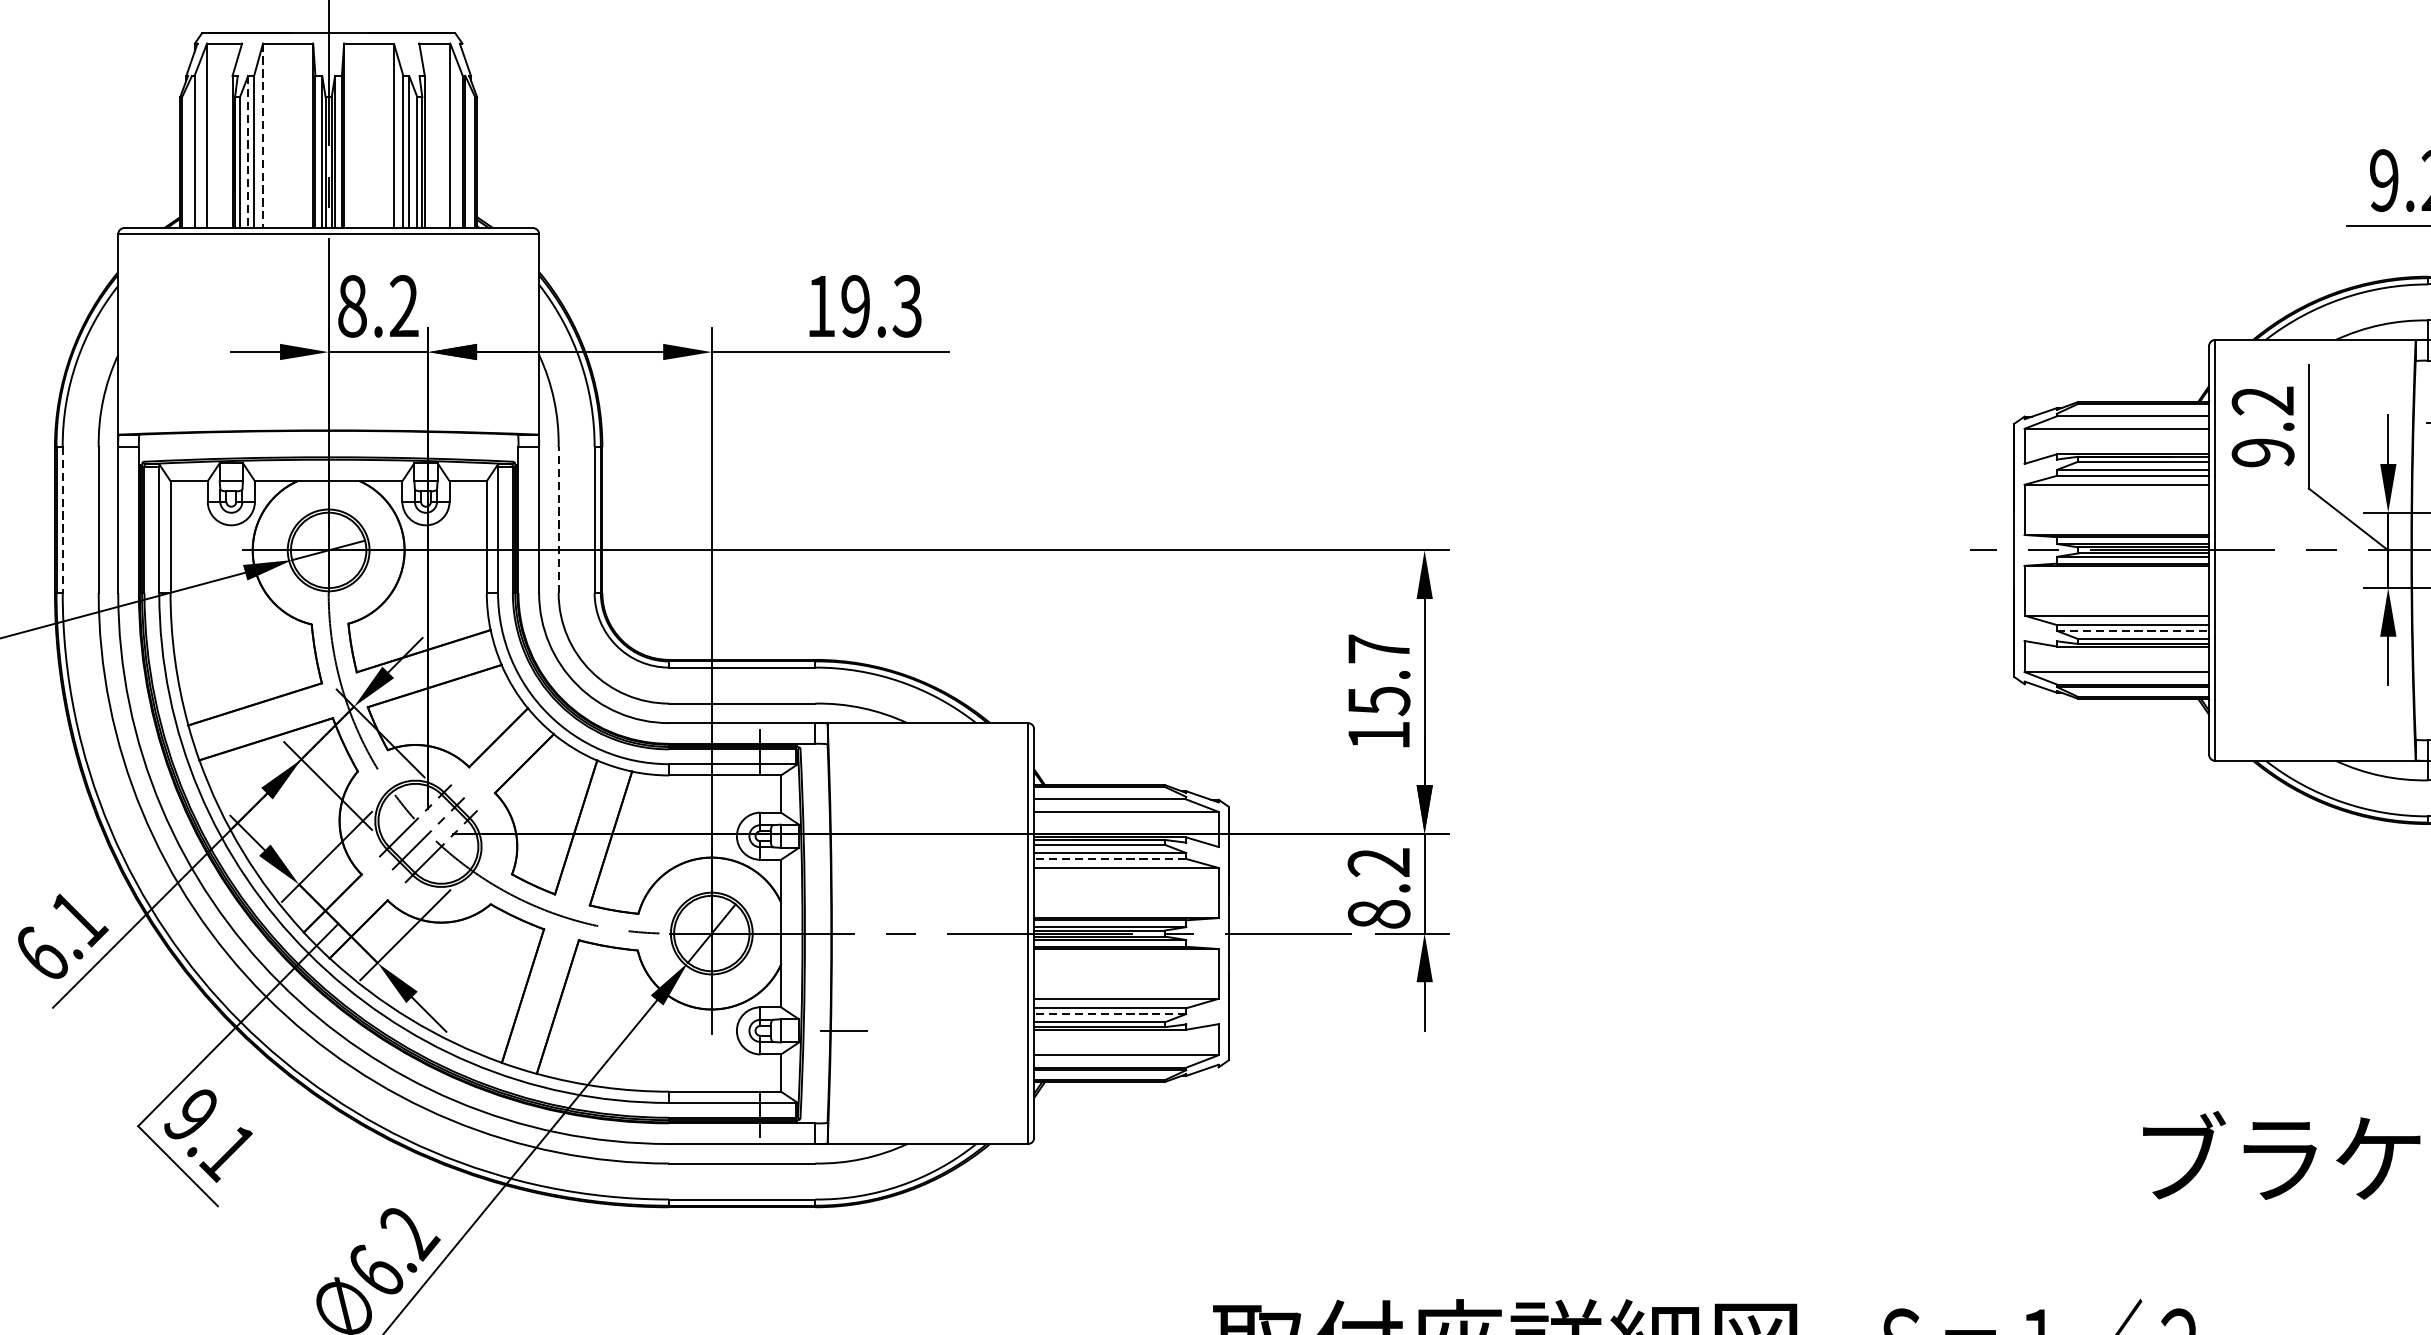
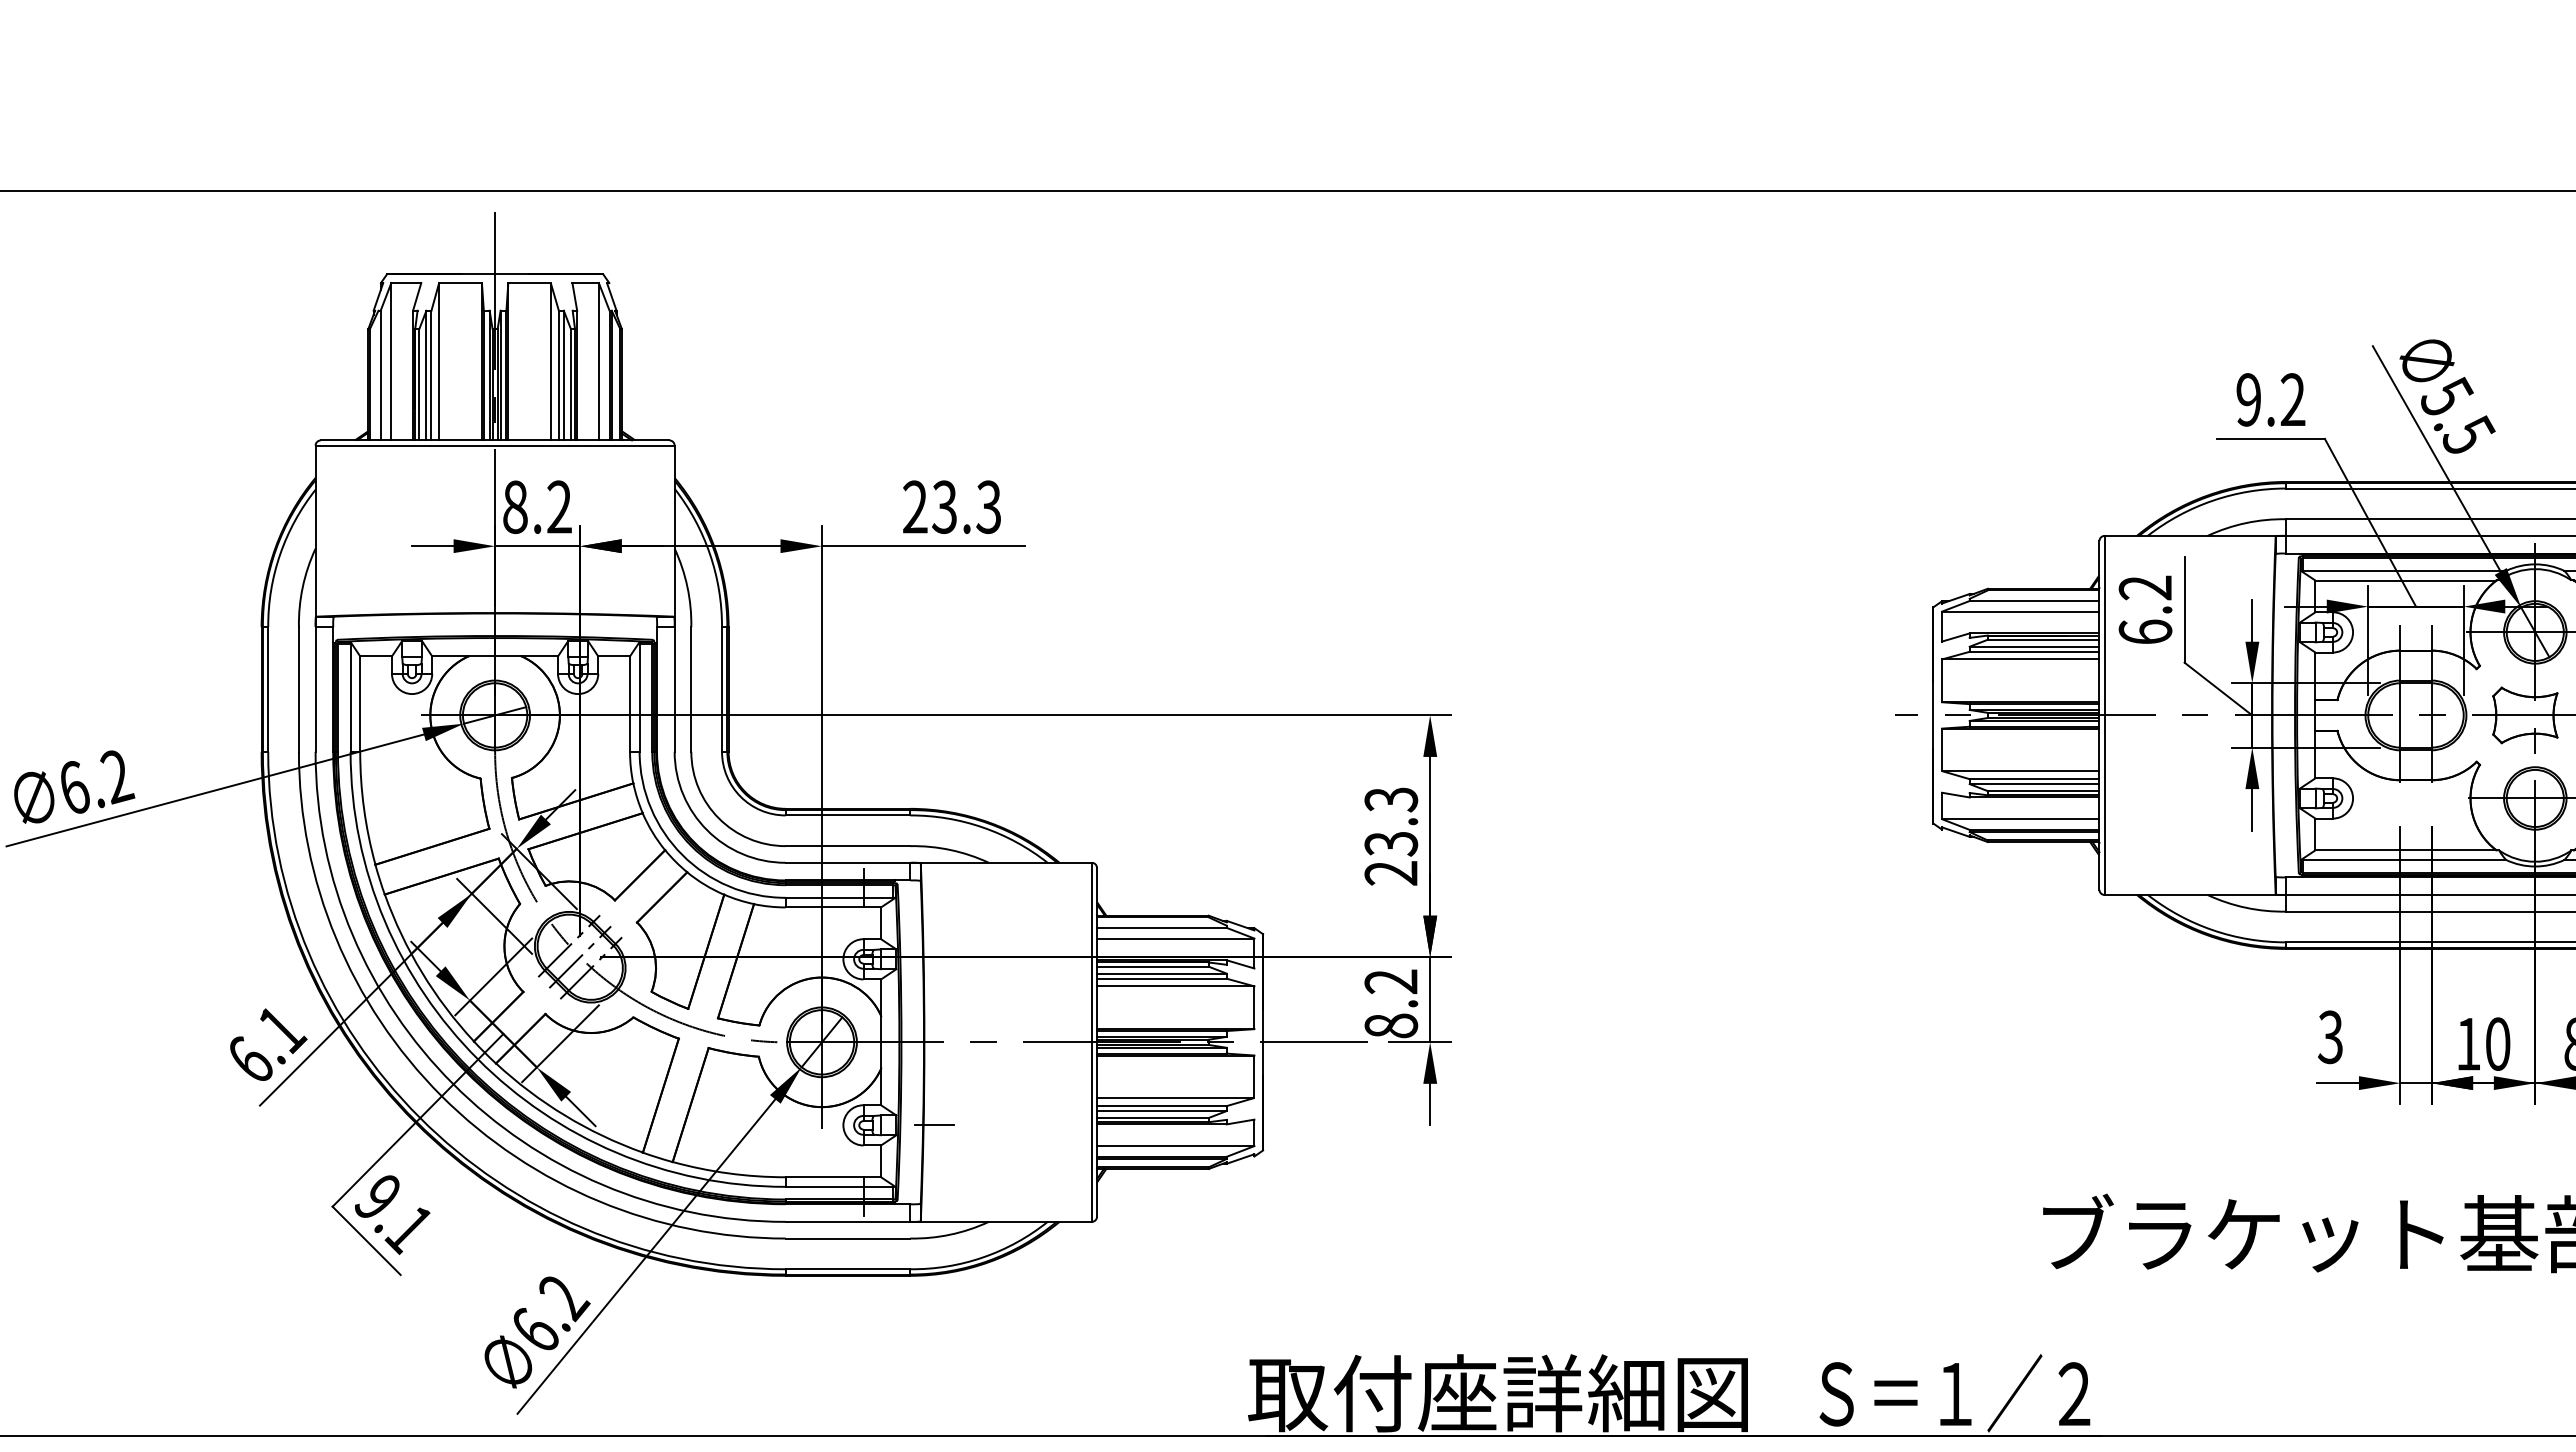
line: (263, 135) -> (439, 361), dashed -> solid
line: (248, 151) -> (426, 375), dashed -> solid
text: (837, 305) -> (929, 506), 19.3 -> 23.3
text: (2263, 452) -> (2145, 631), 9.2 -> 6.2
line: (558, 520) -> (691, 689), dashed -> solid
line: (63, 521) -> (268, 690), dashed -> solid
line: (2132, 631) -> (2034, 784), dashed -> solid
text: (1379, 692) -> (1391, 836), 15.7 -> 23.3
line: (1109, 858) -> (1161, 978), dashed -> solid
line: (1109, 1014) -> (1161, 1111), dashed -> solid

